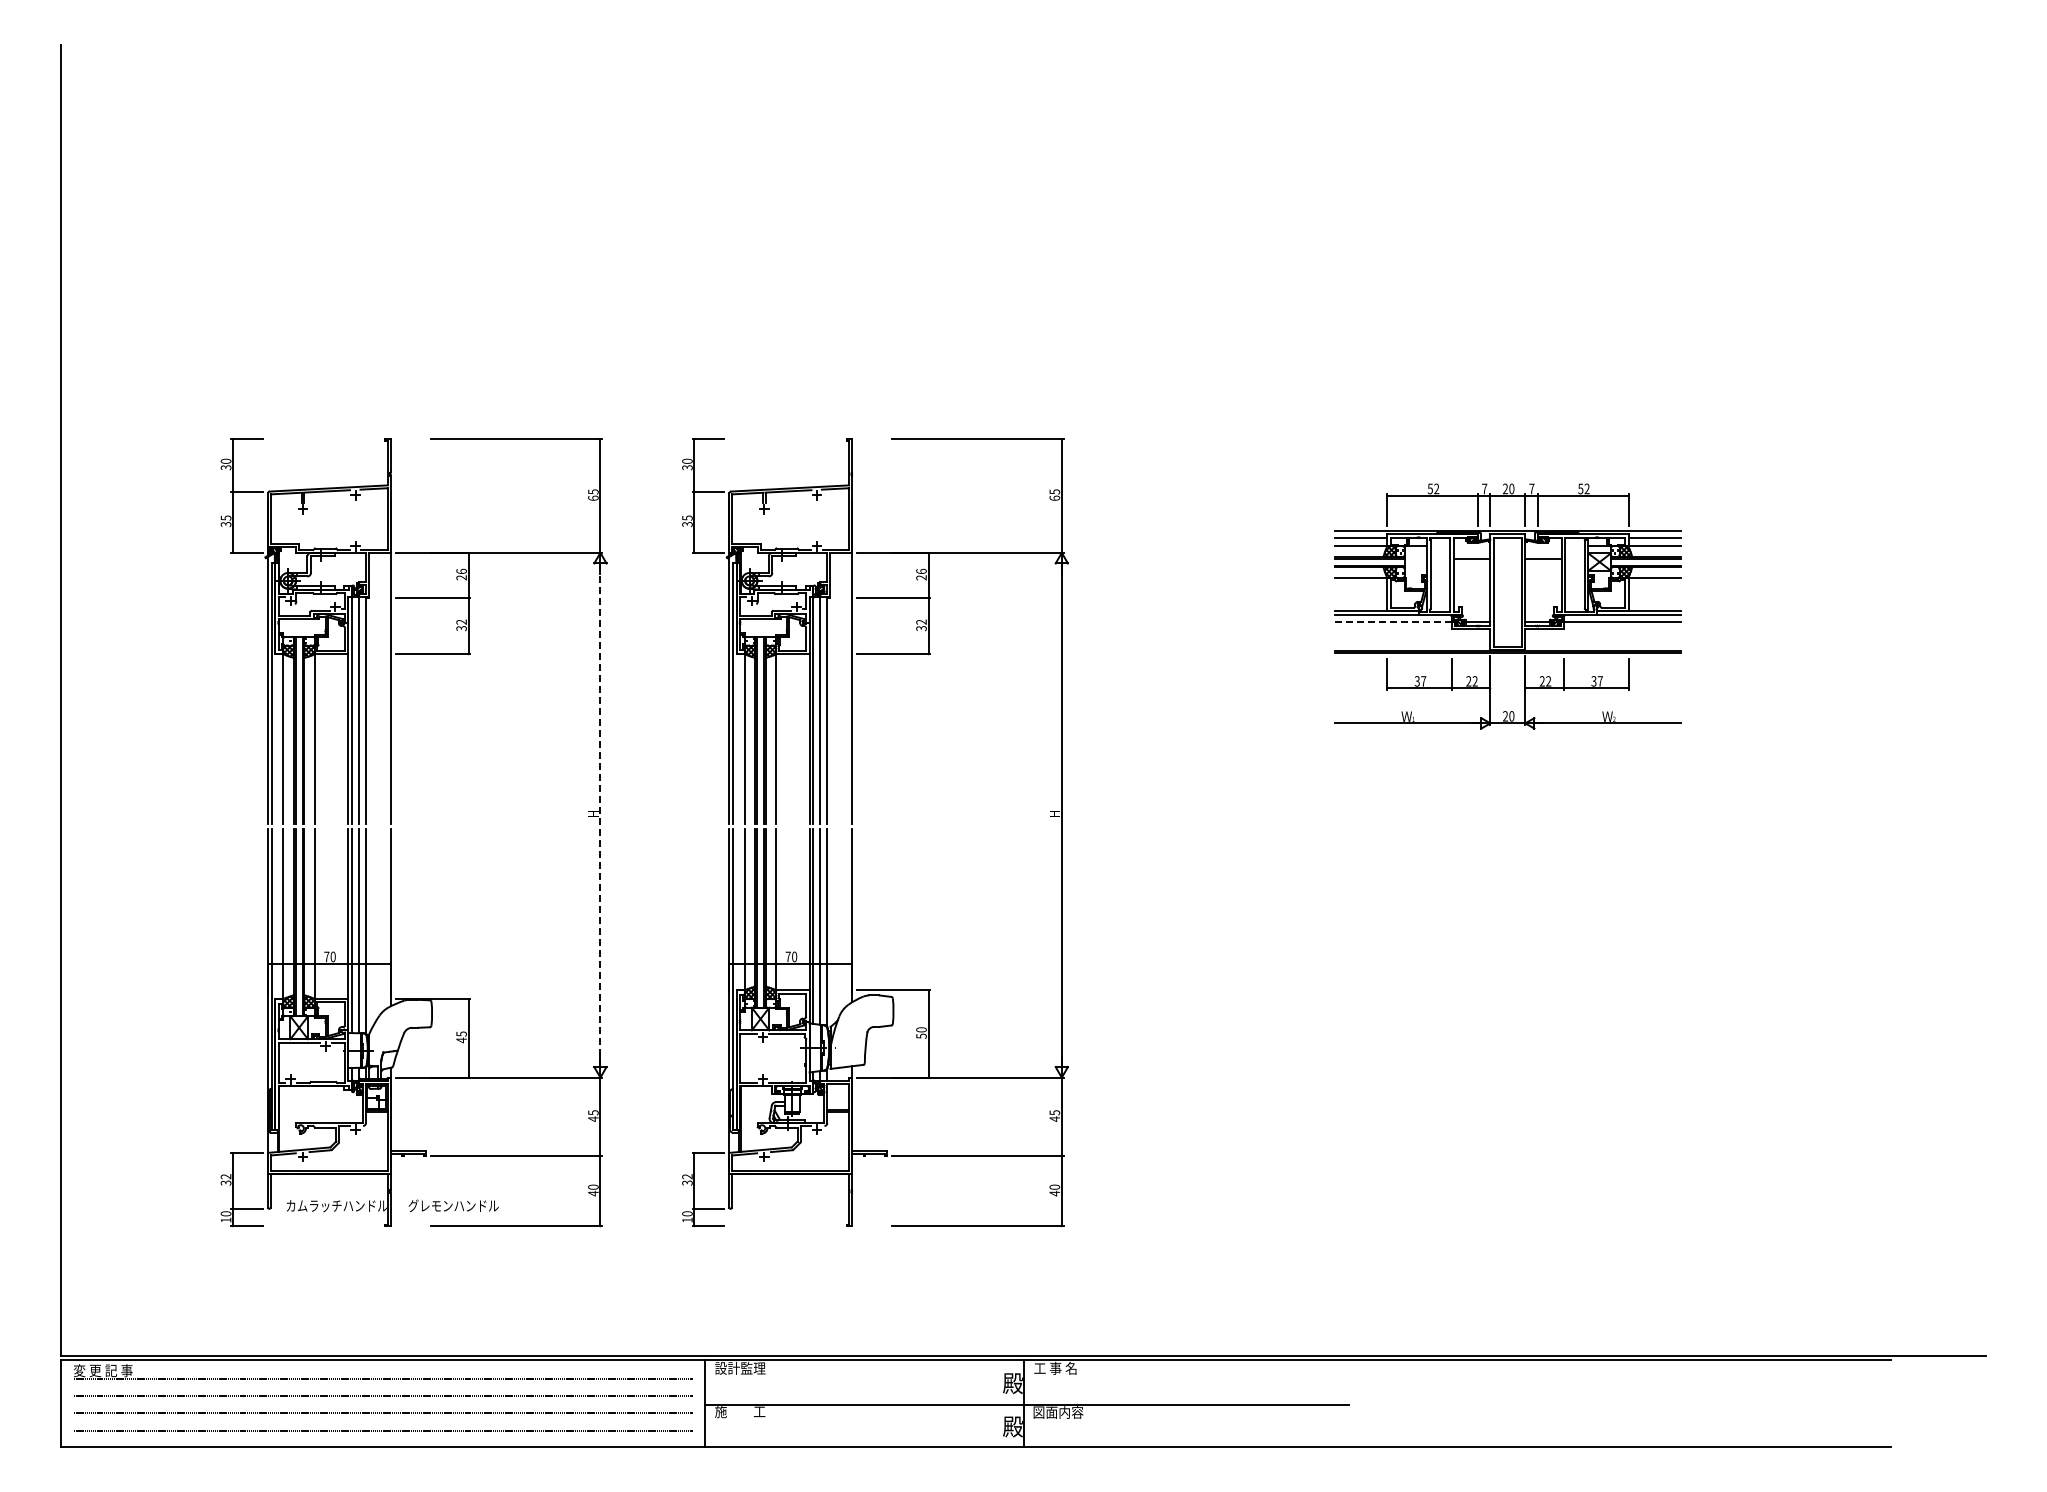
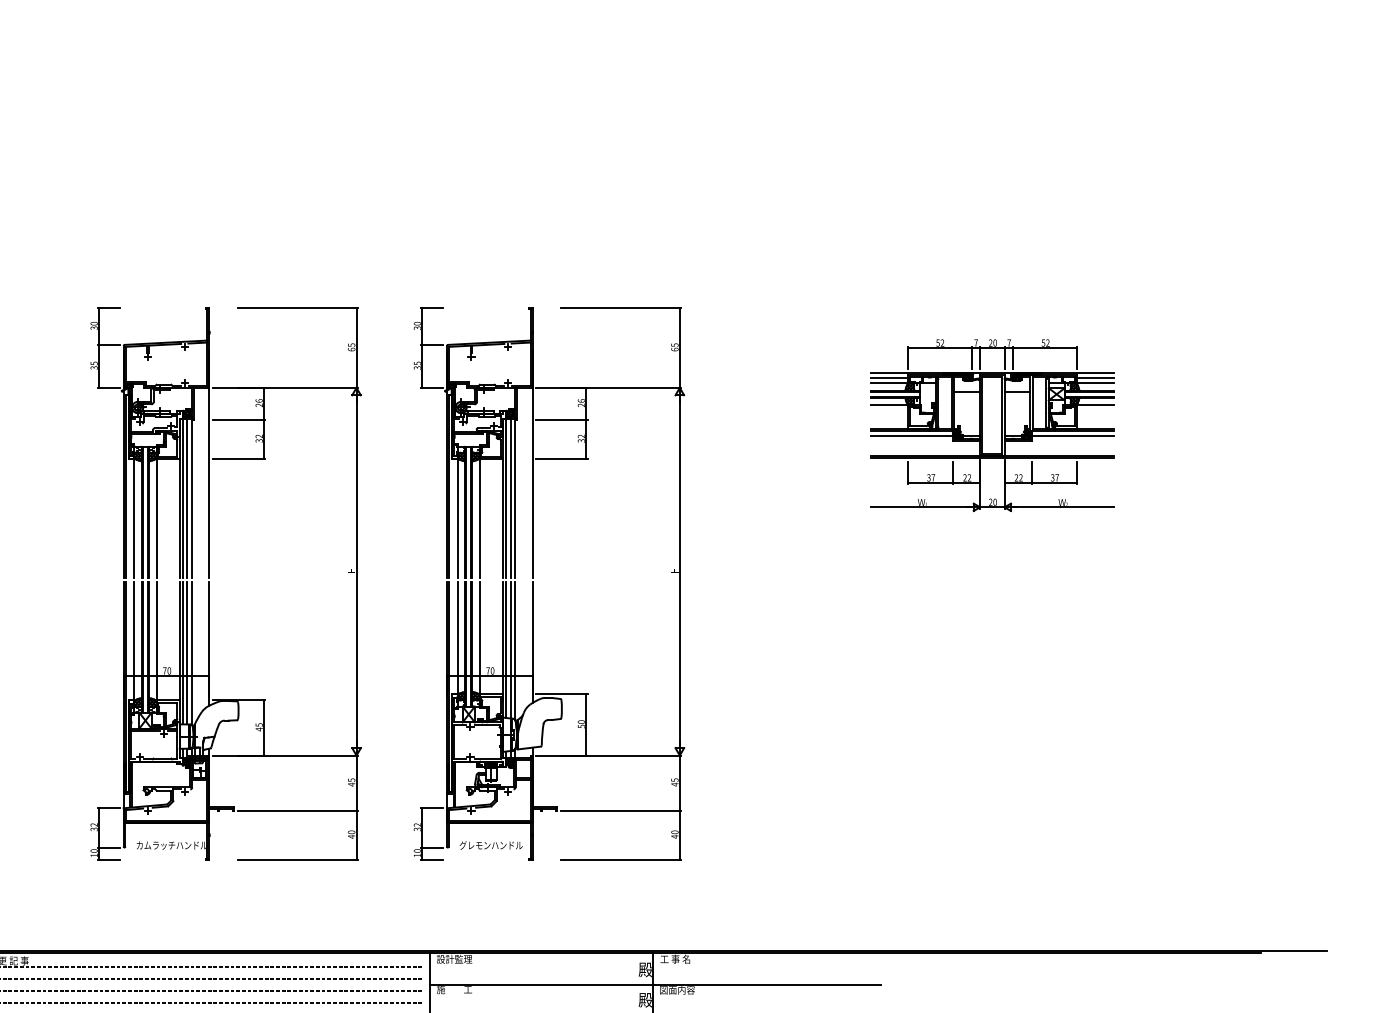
line: (1396, 621) -> (914, 435), dashed -> solid
line: (600, 815) -> (356, 571), dashed -> solid
text: (453, 1205) -> (491, 845), moved

